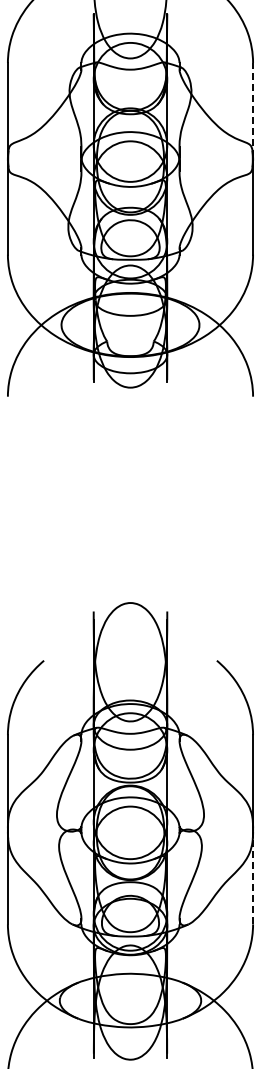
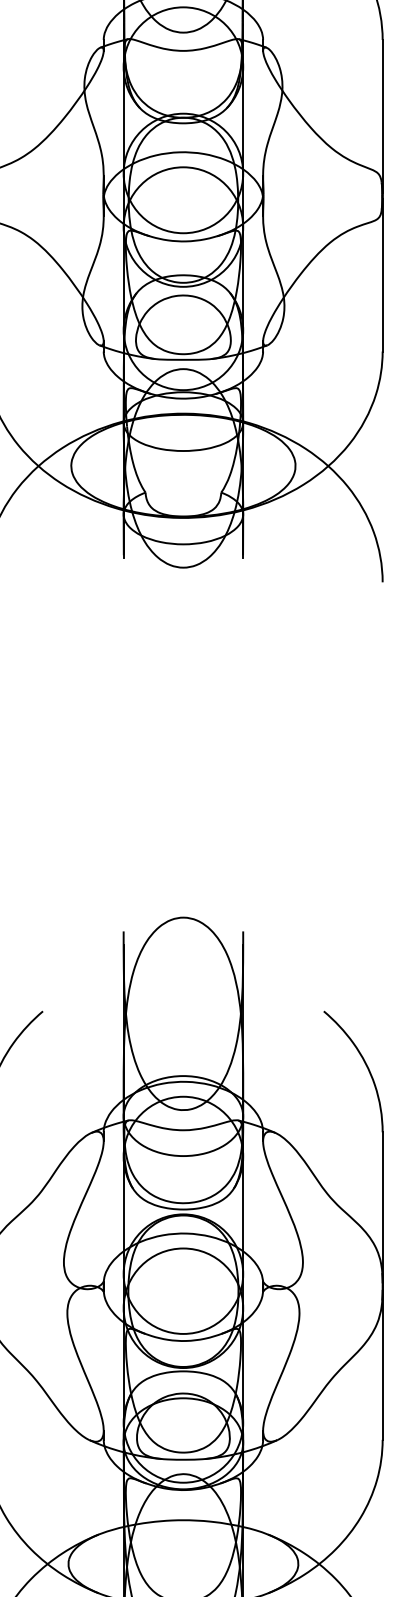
line: (253, 109) -> (383, 115), dashed -> solid
line: (253, 877) -> (383, 1363), dashed -> solid

